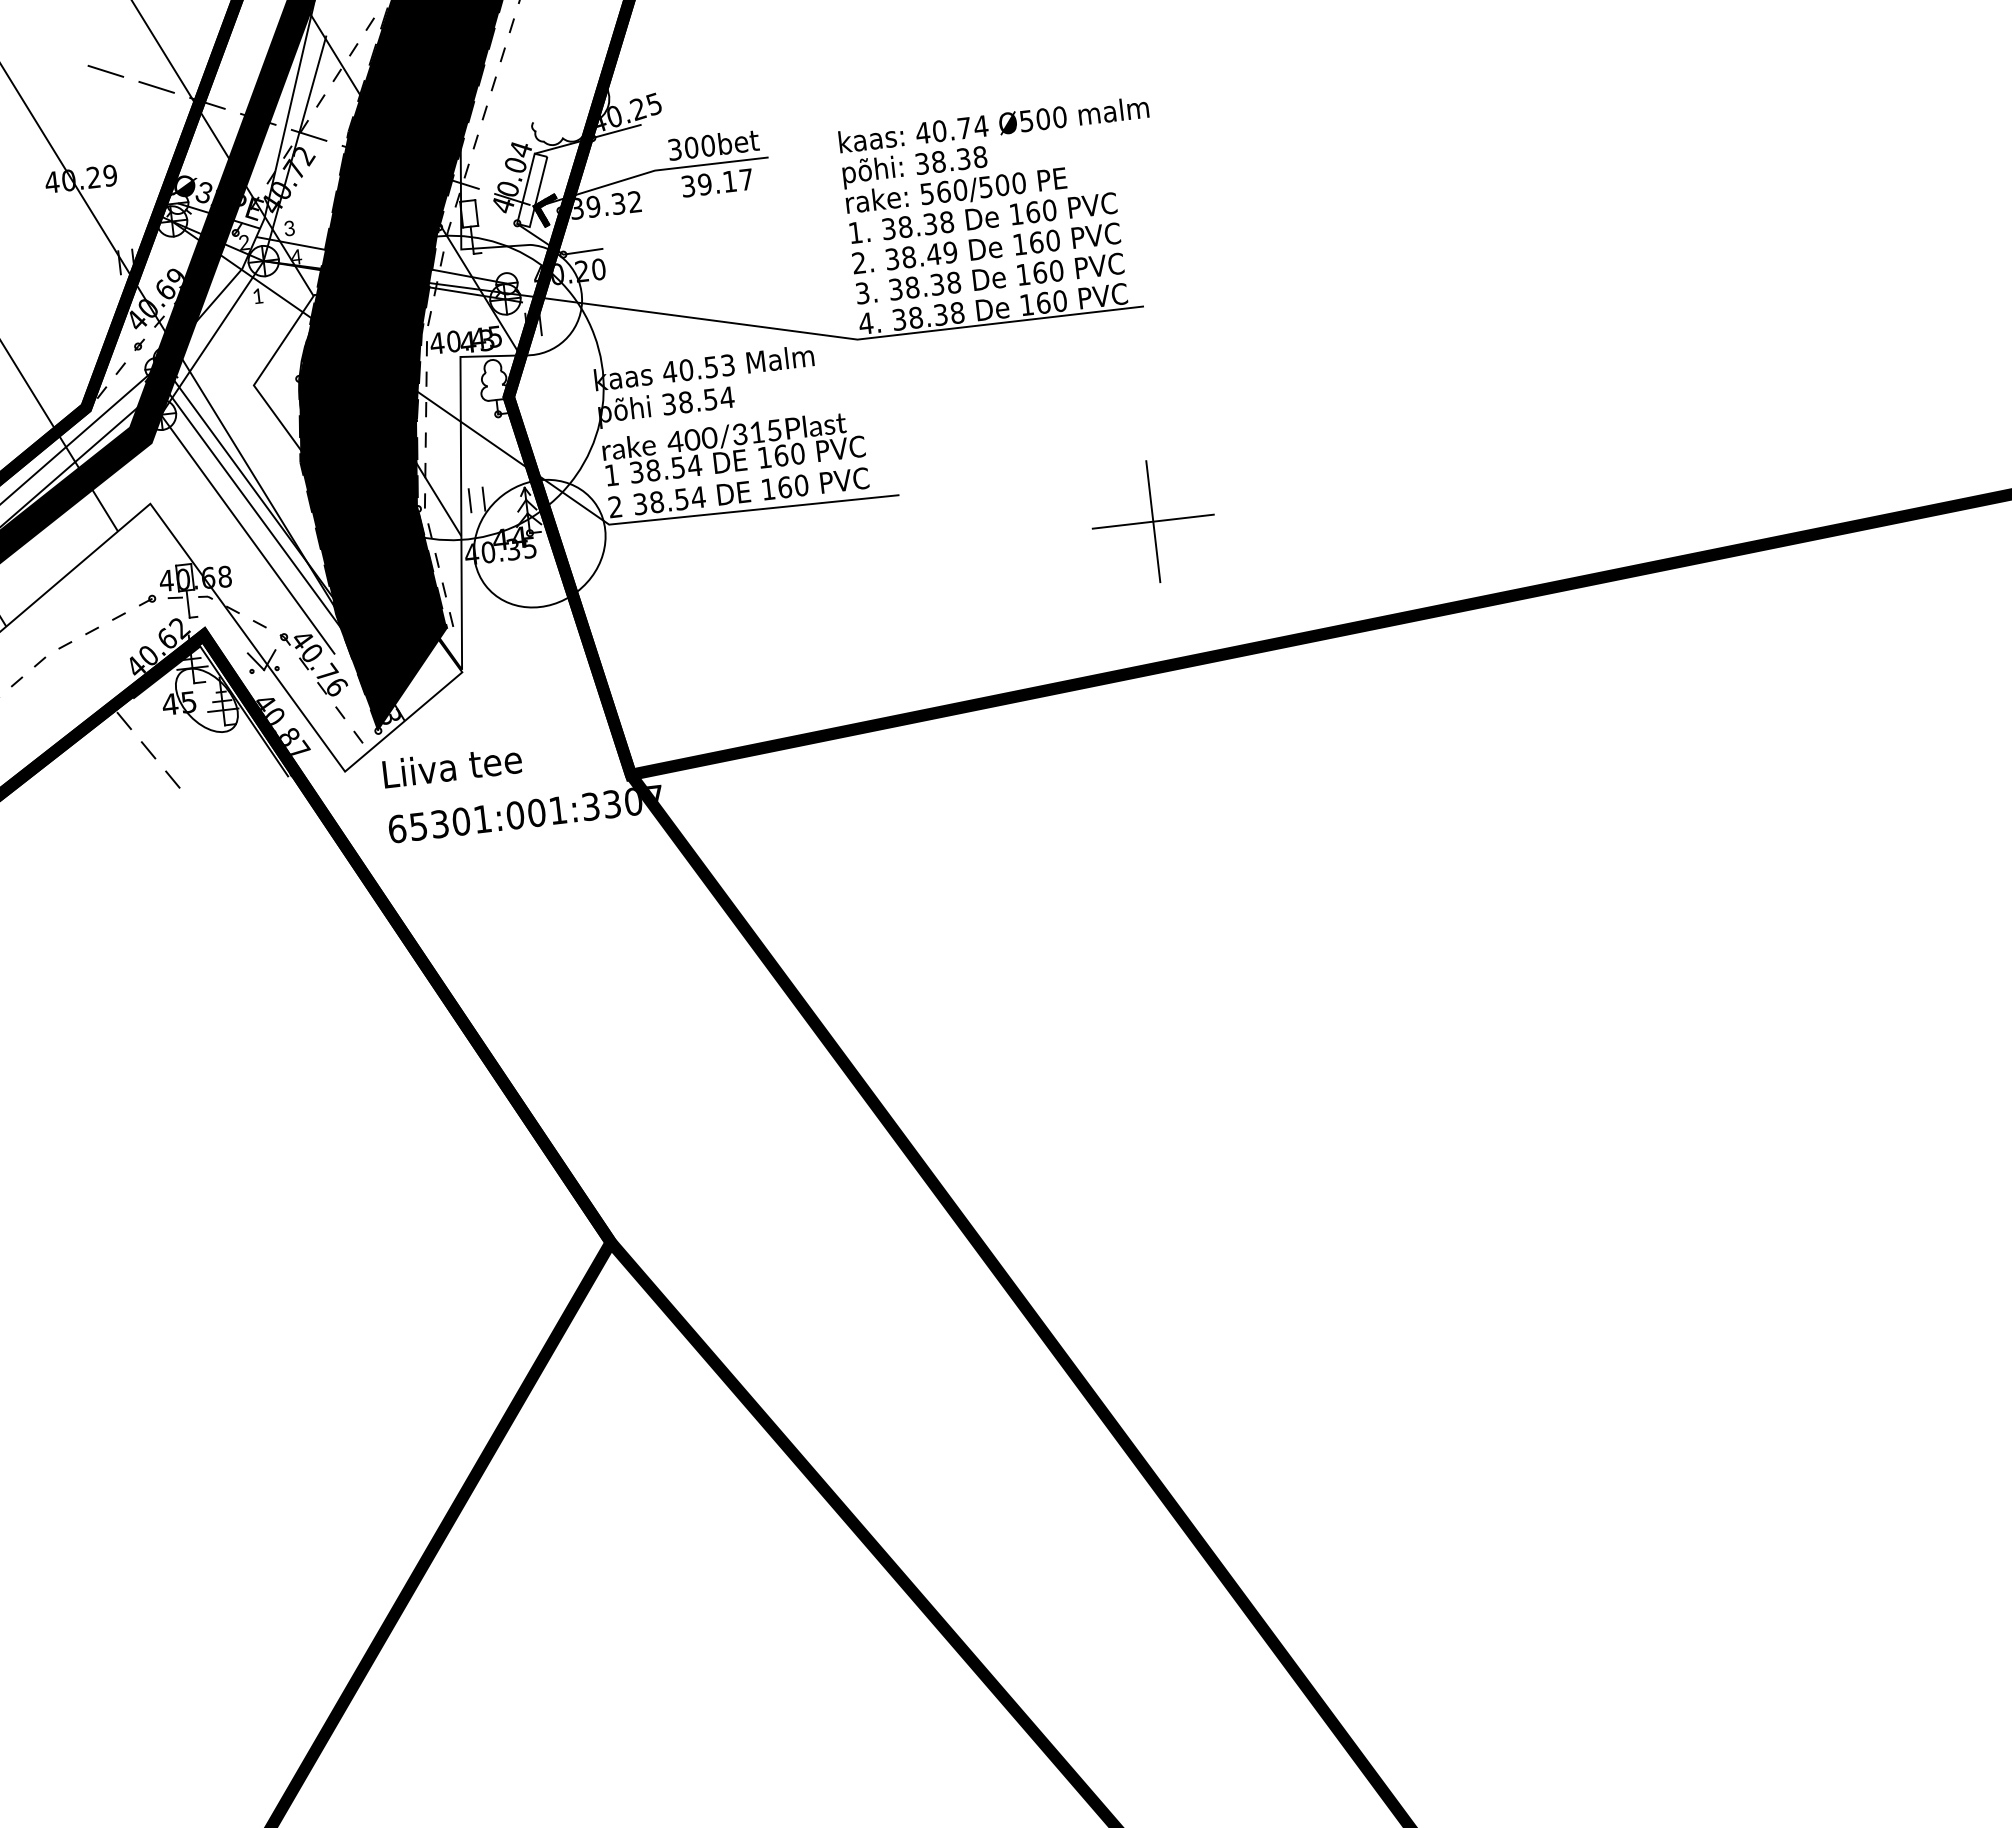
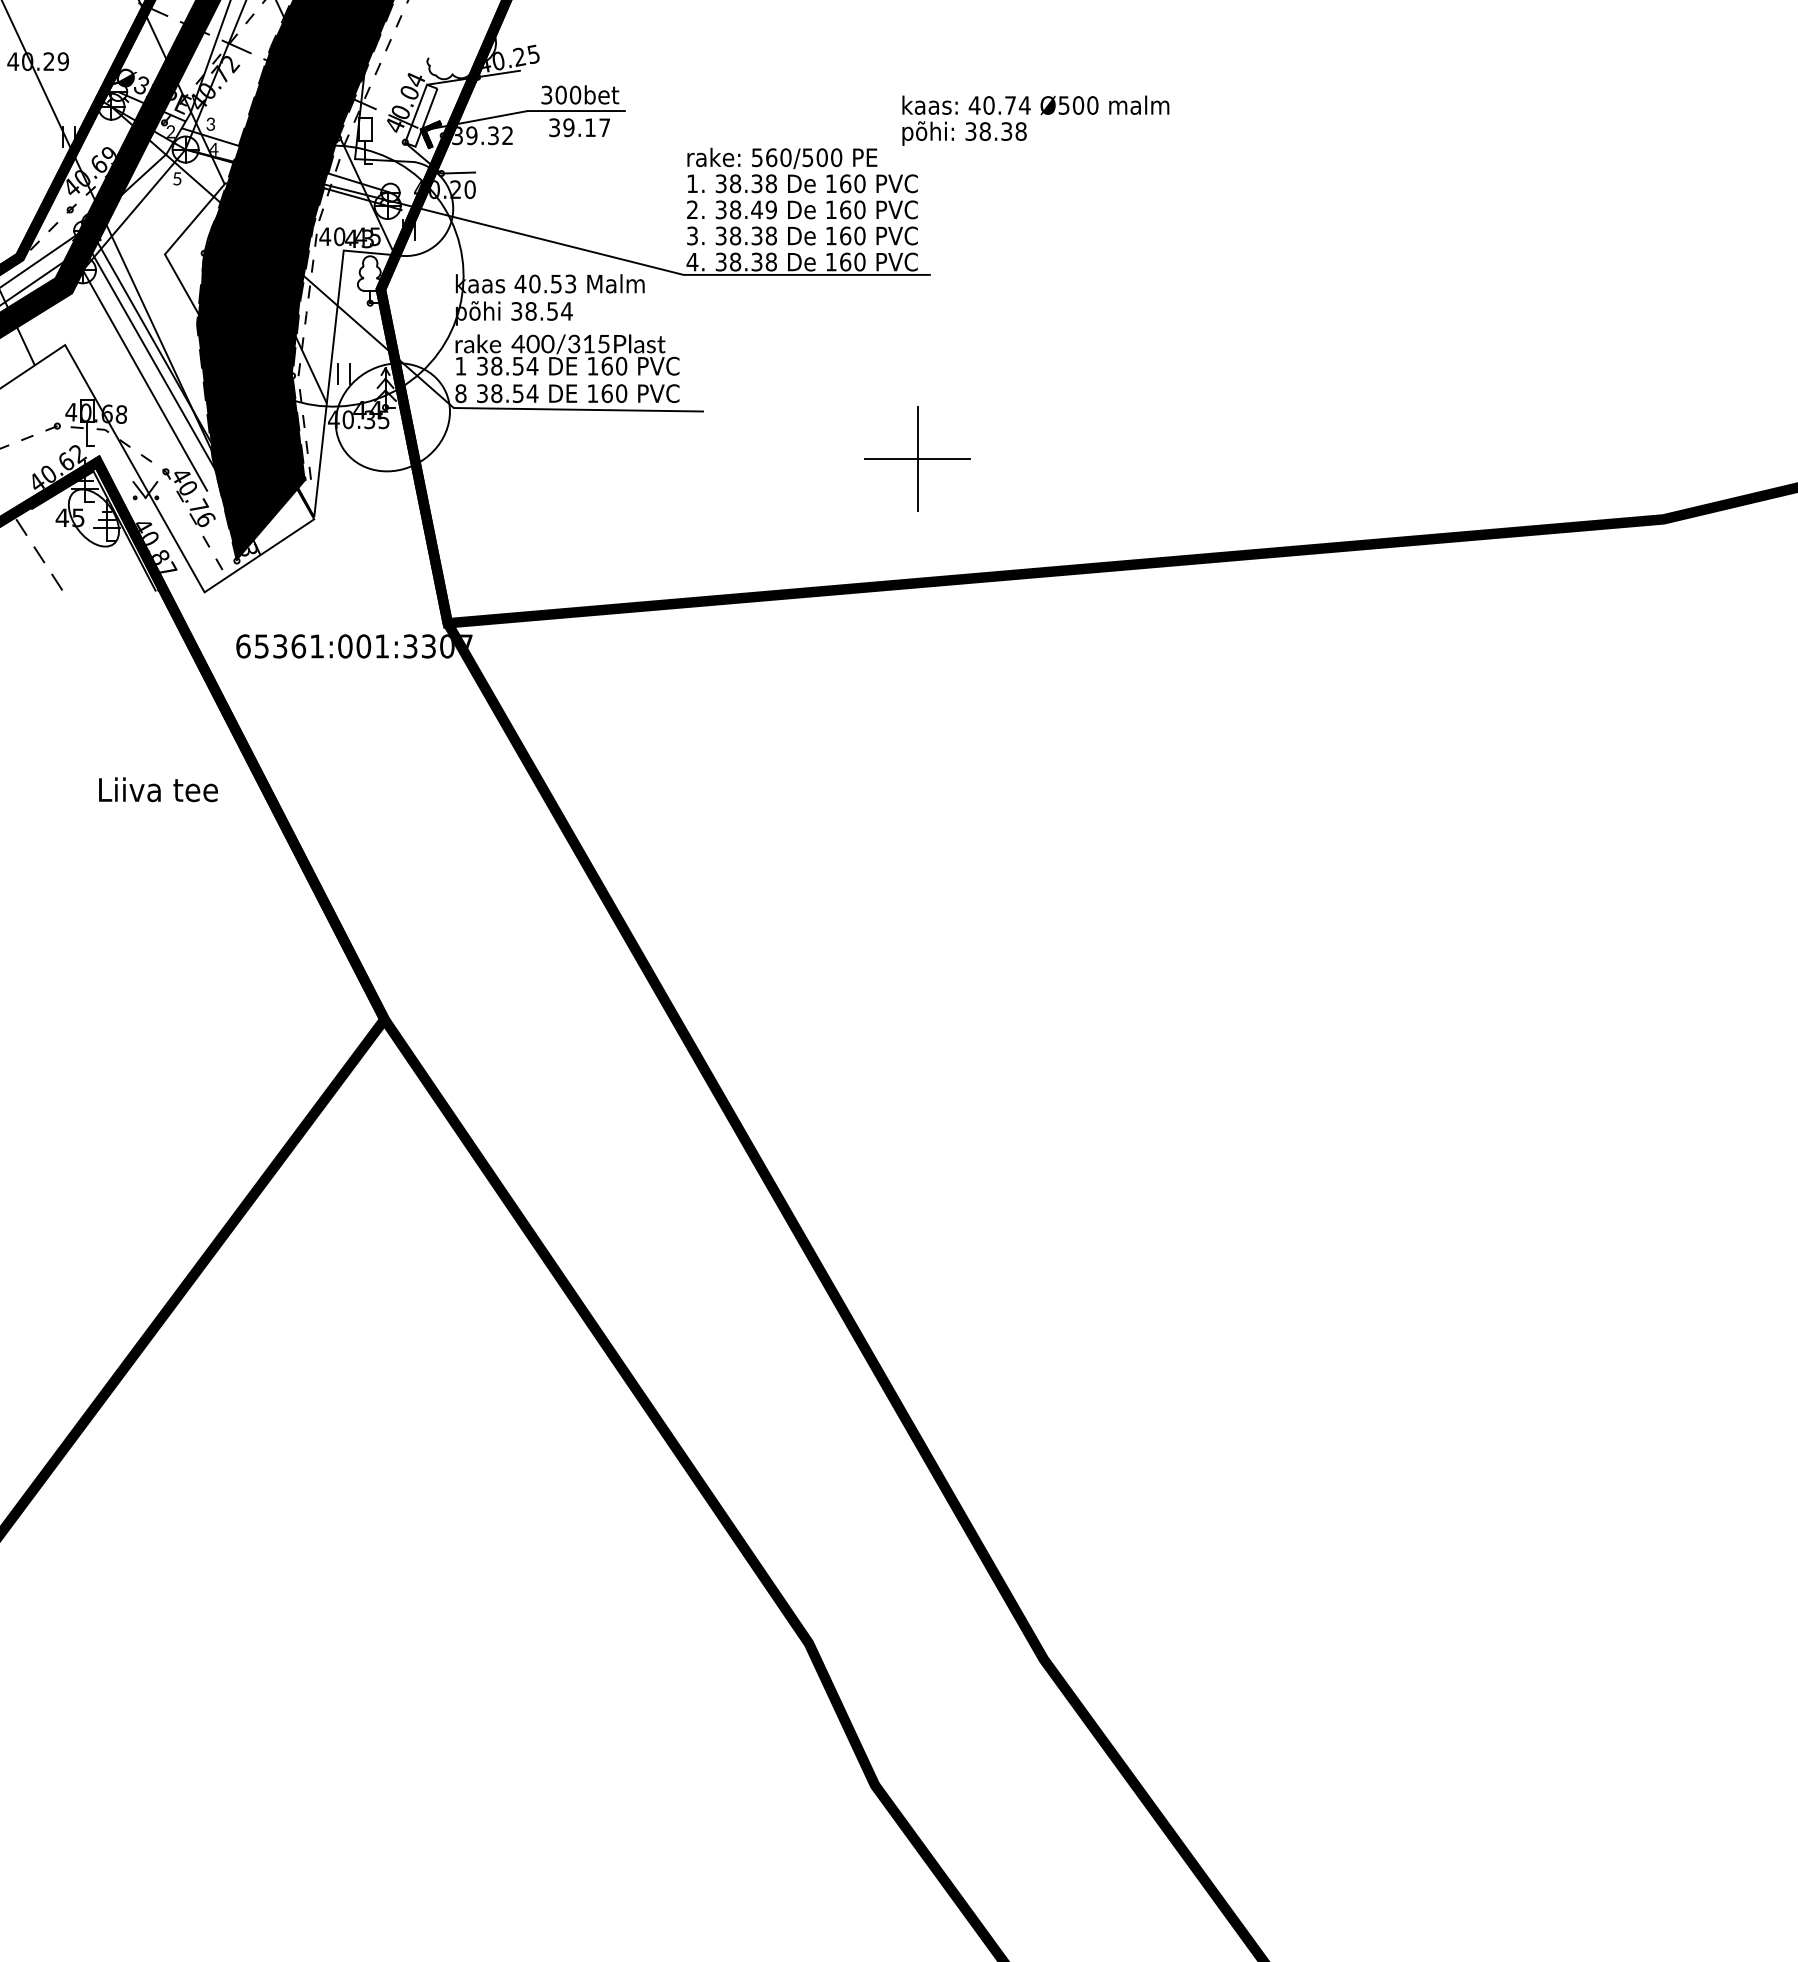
text: (995, 142) -> (1035, 120), moved
text: (258, 295) -> (177, 178), 1 -> 5
text: (614, 506) -> (460, 393), 2 -> 8
text: (452, 766) -> (158, 789), moved
text: (461, 821) -> (298, 646), 65301:001:3307 -> 65361:001:3307

